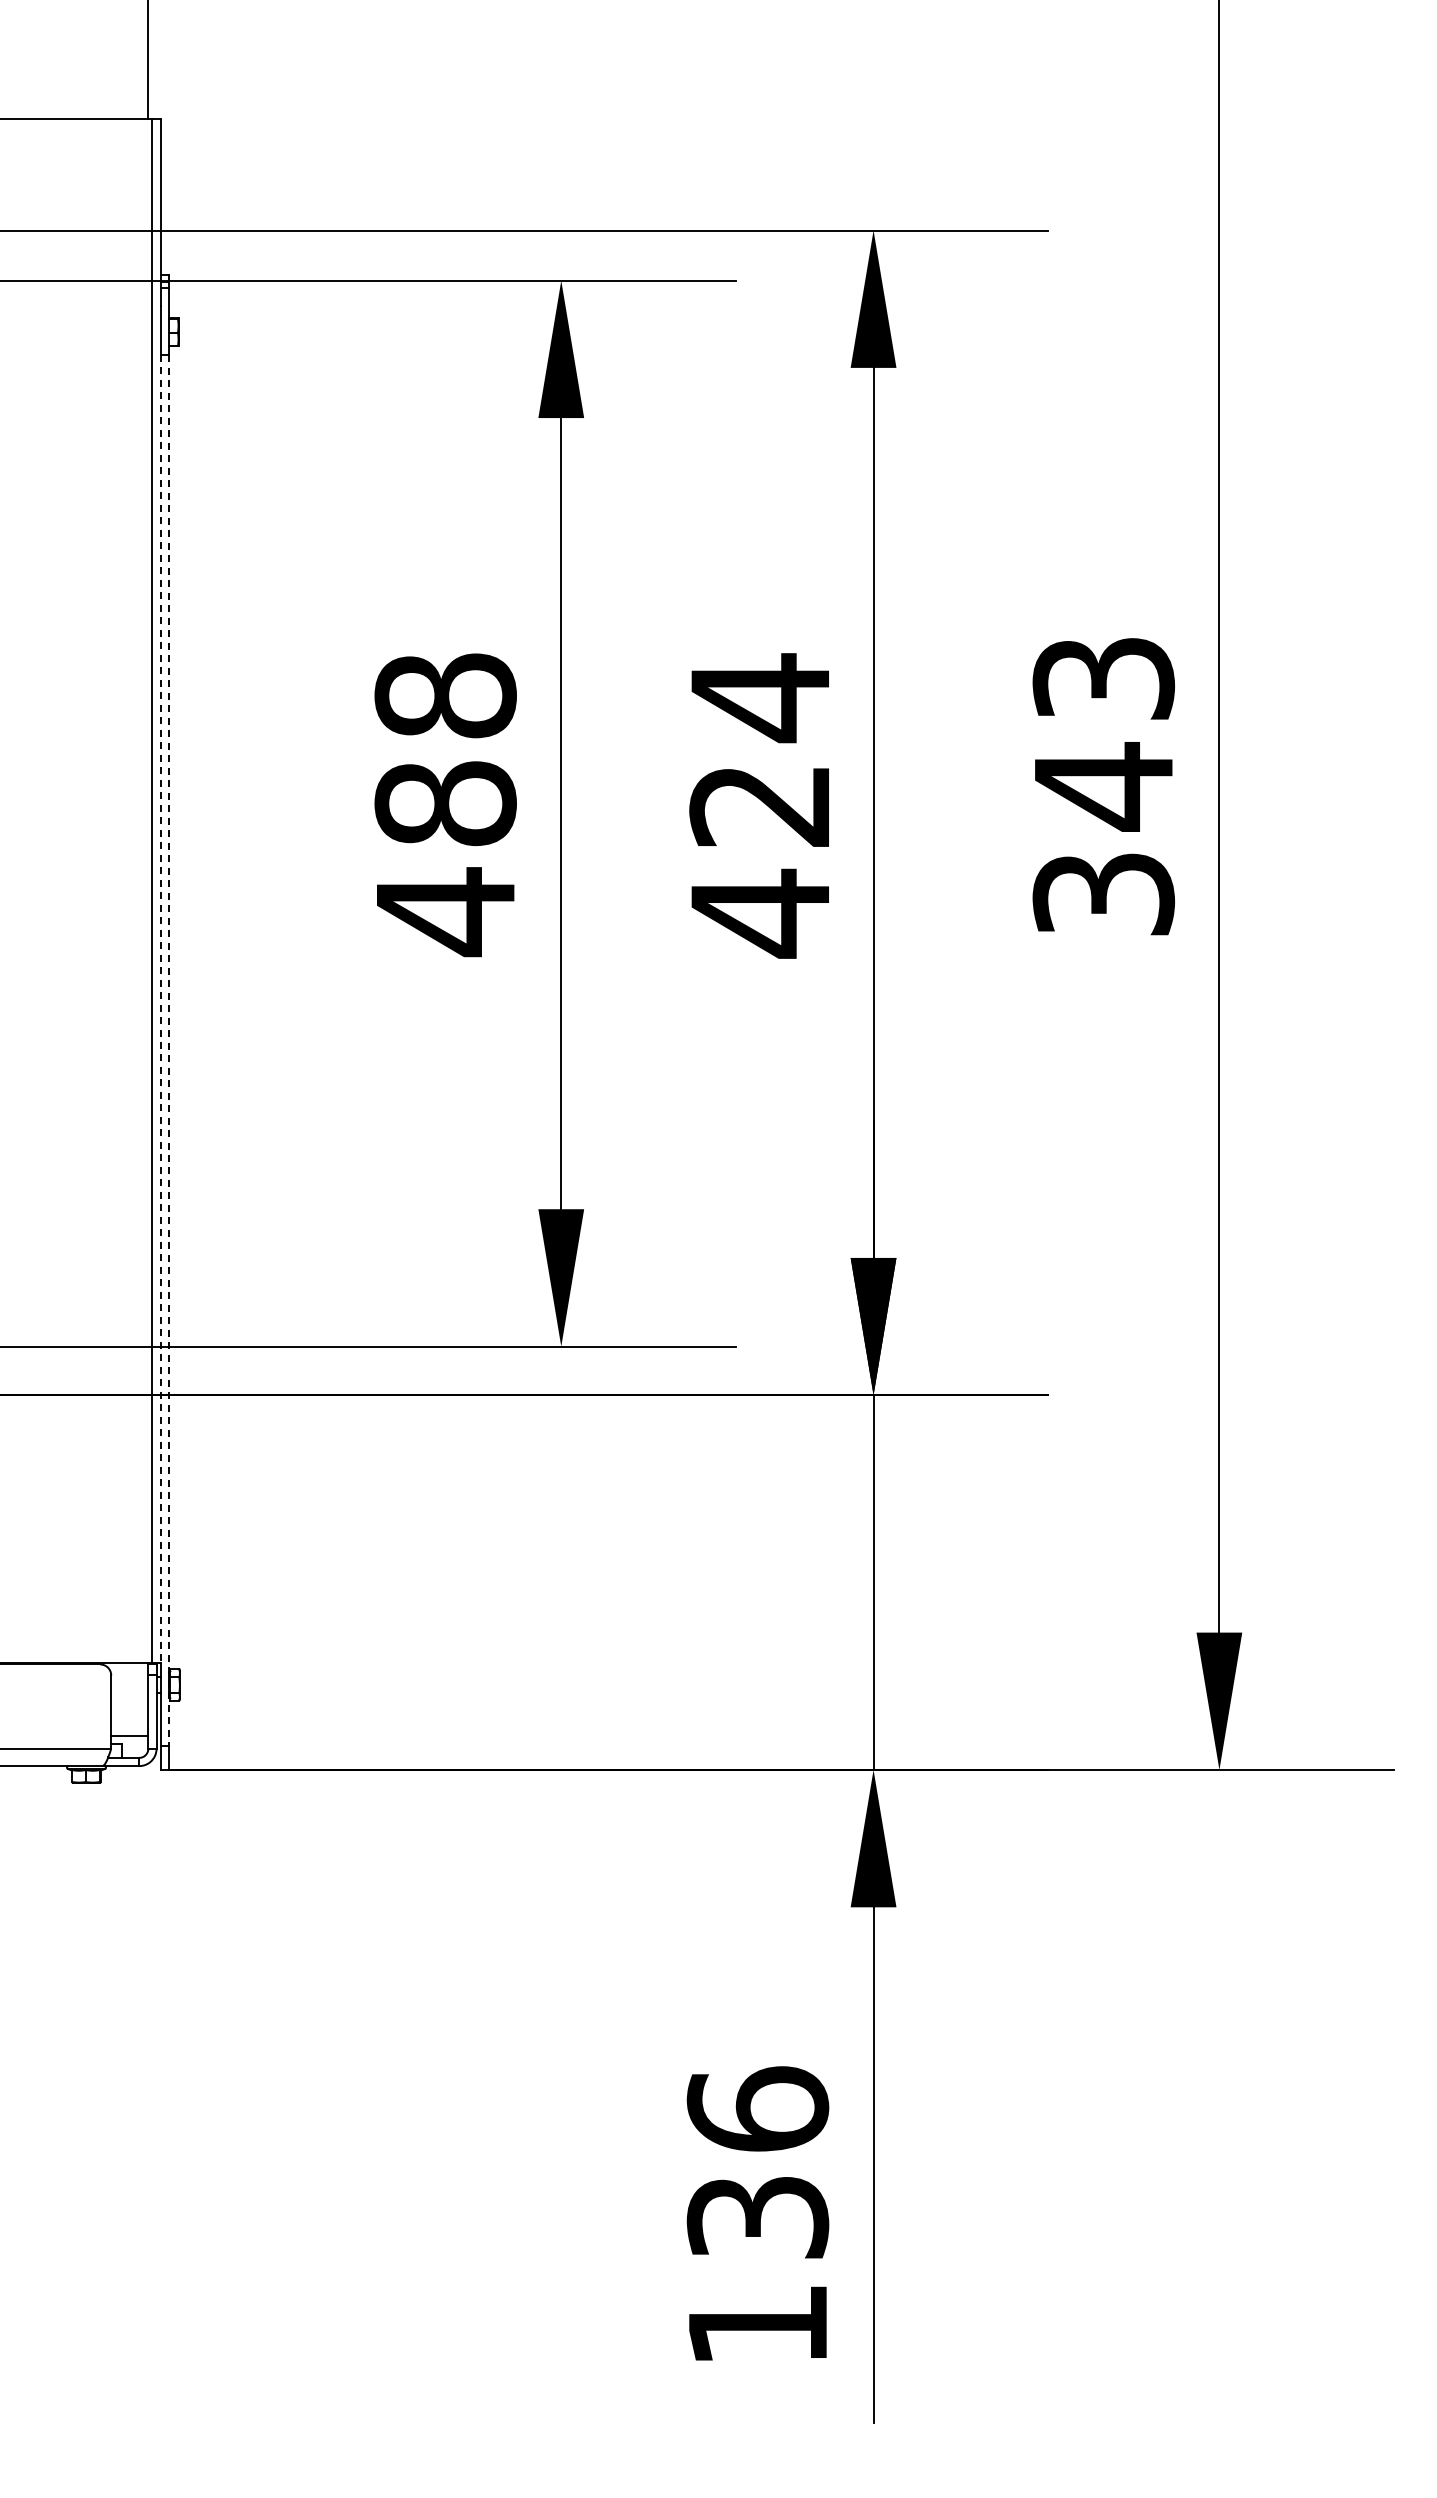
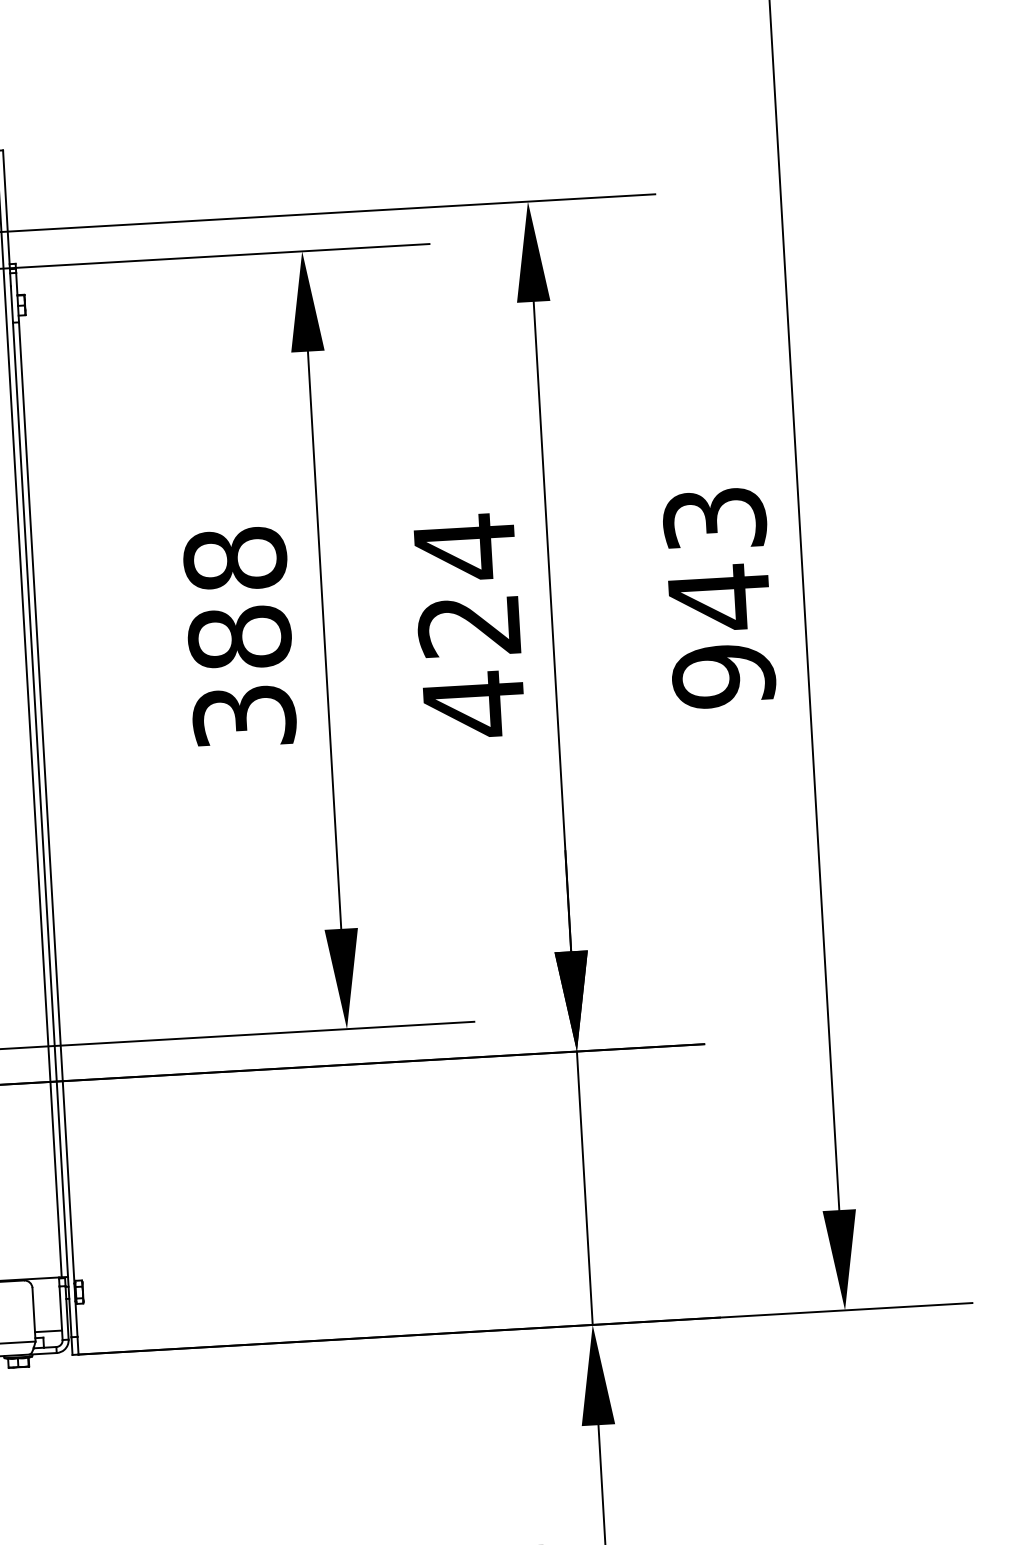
text: (1103, 894) -> (723, 676), 343 -> 943
text: (445, 912) -> (244, 717), 488 -> 388
line: (160, 1009) -> (40, 800), dashed -> solid
line: (168, 1051) -> (48, 830), dashed -> solid

